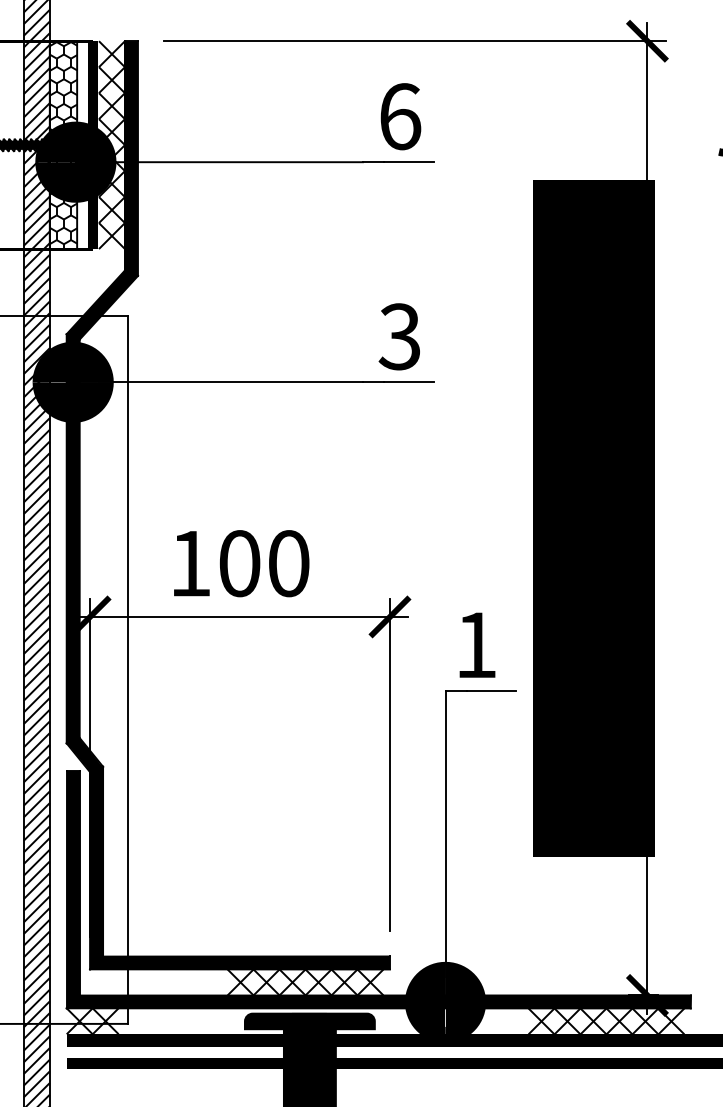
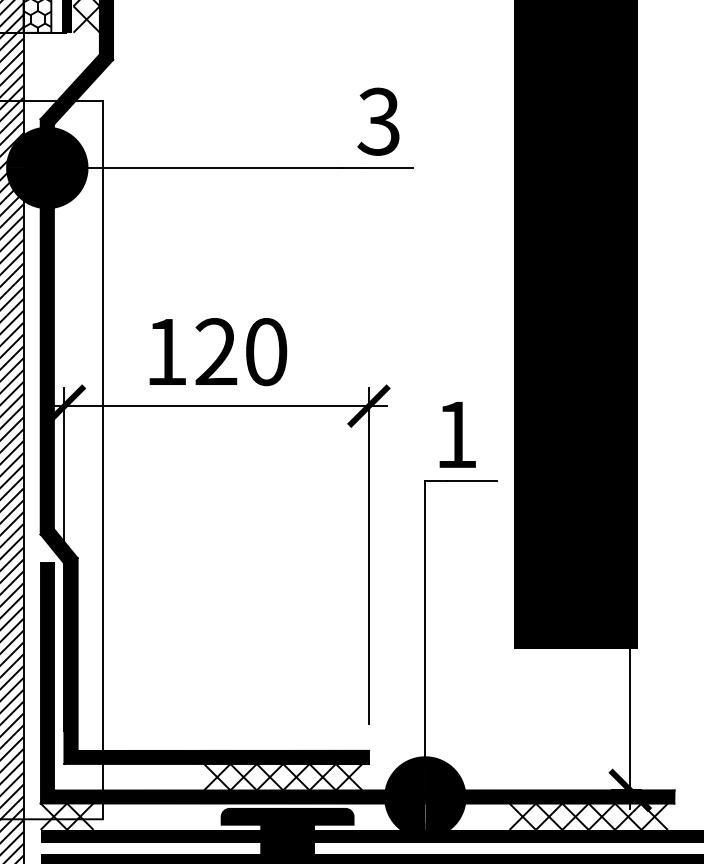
text: (239, 563) -> (216, 351), 100 -> 120

